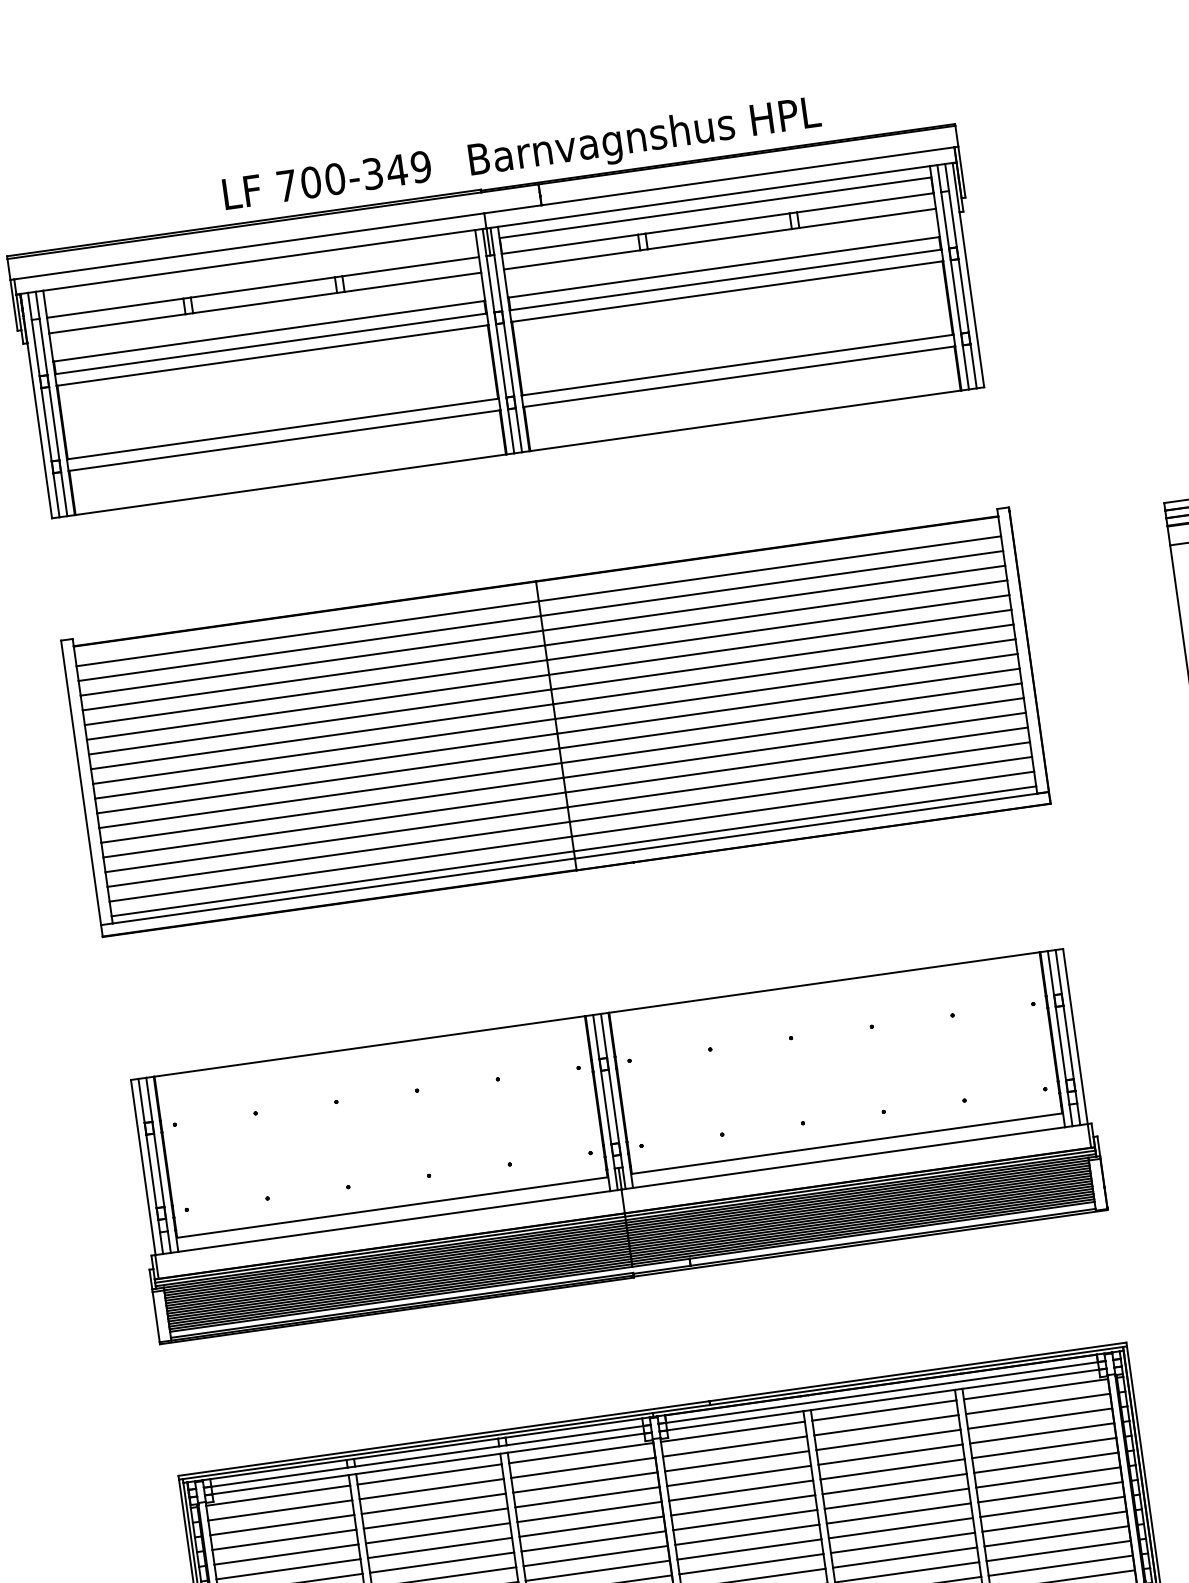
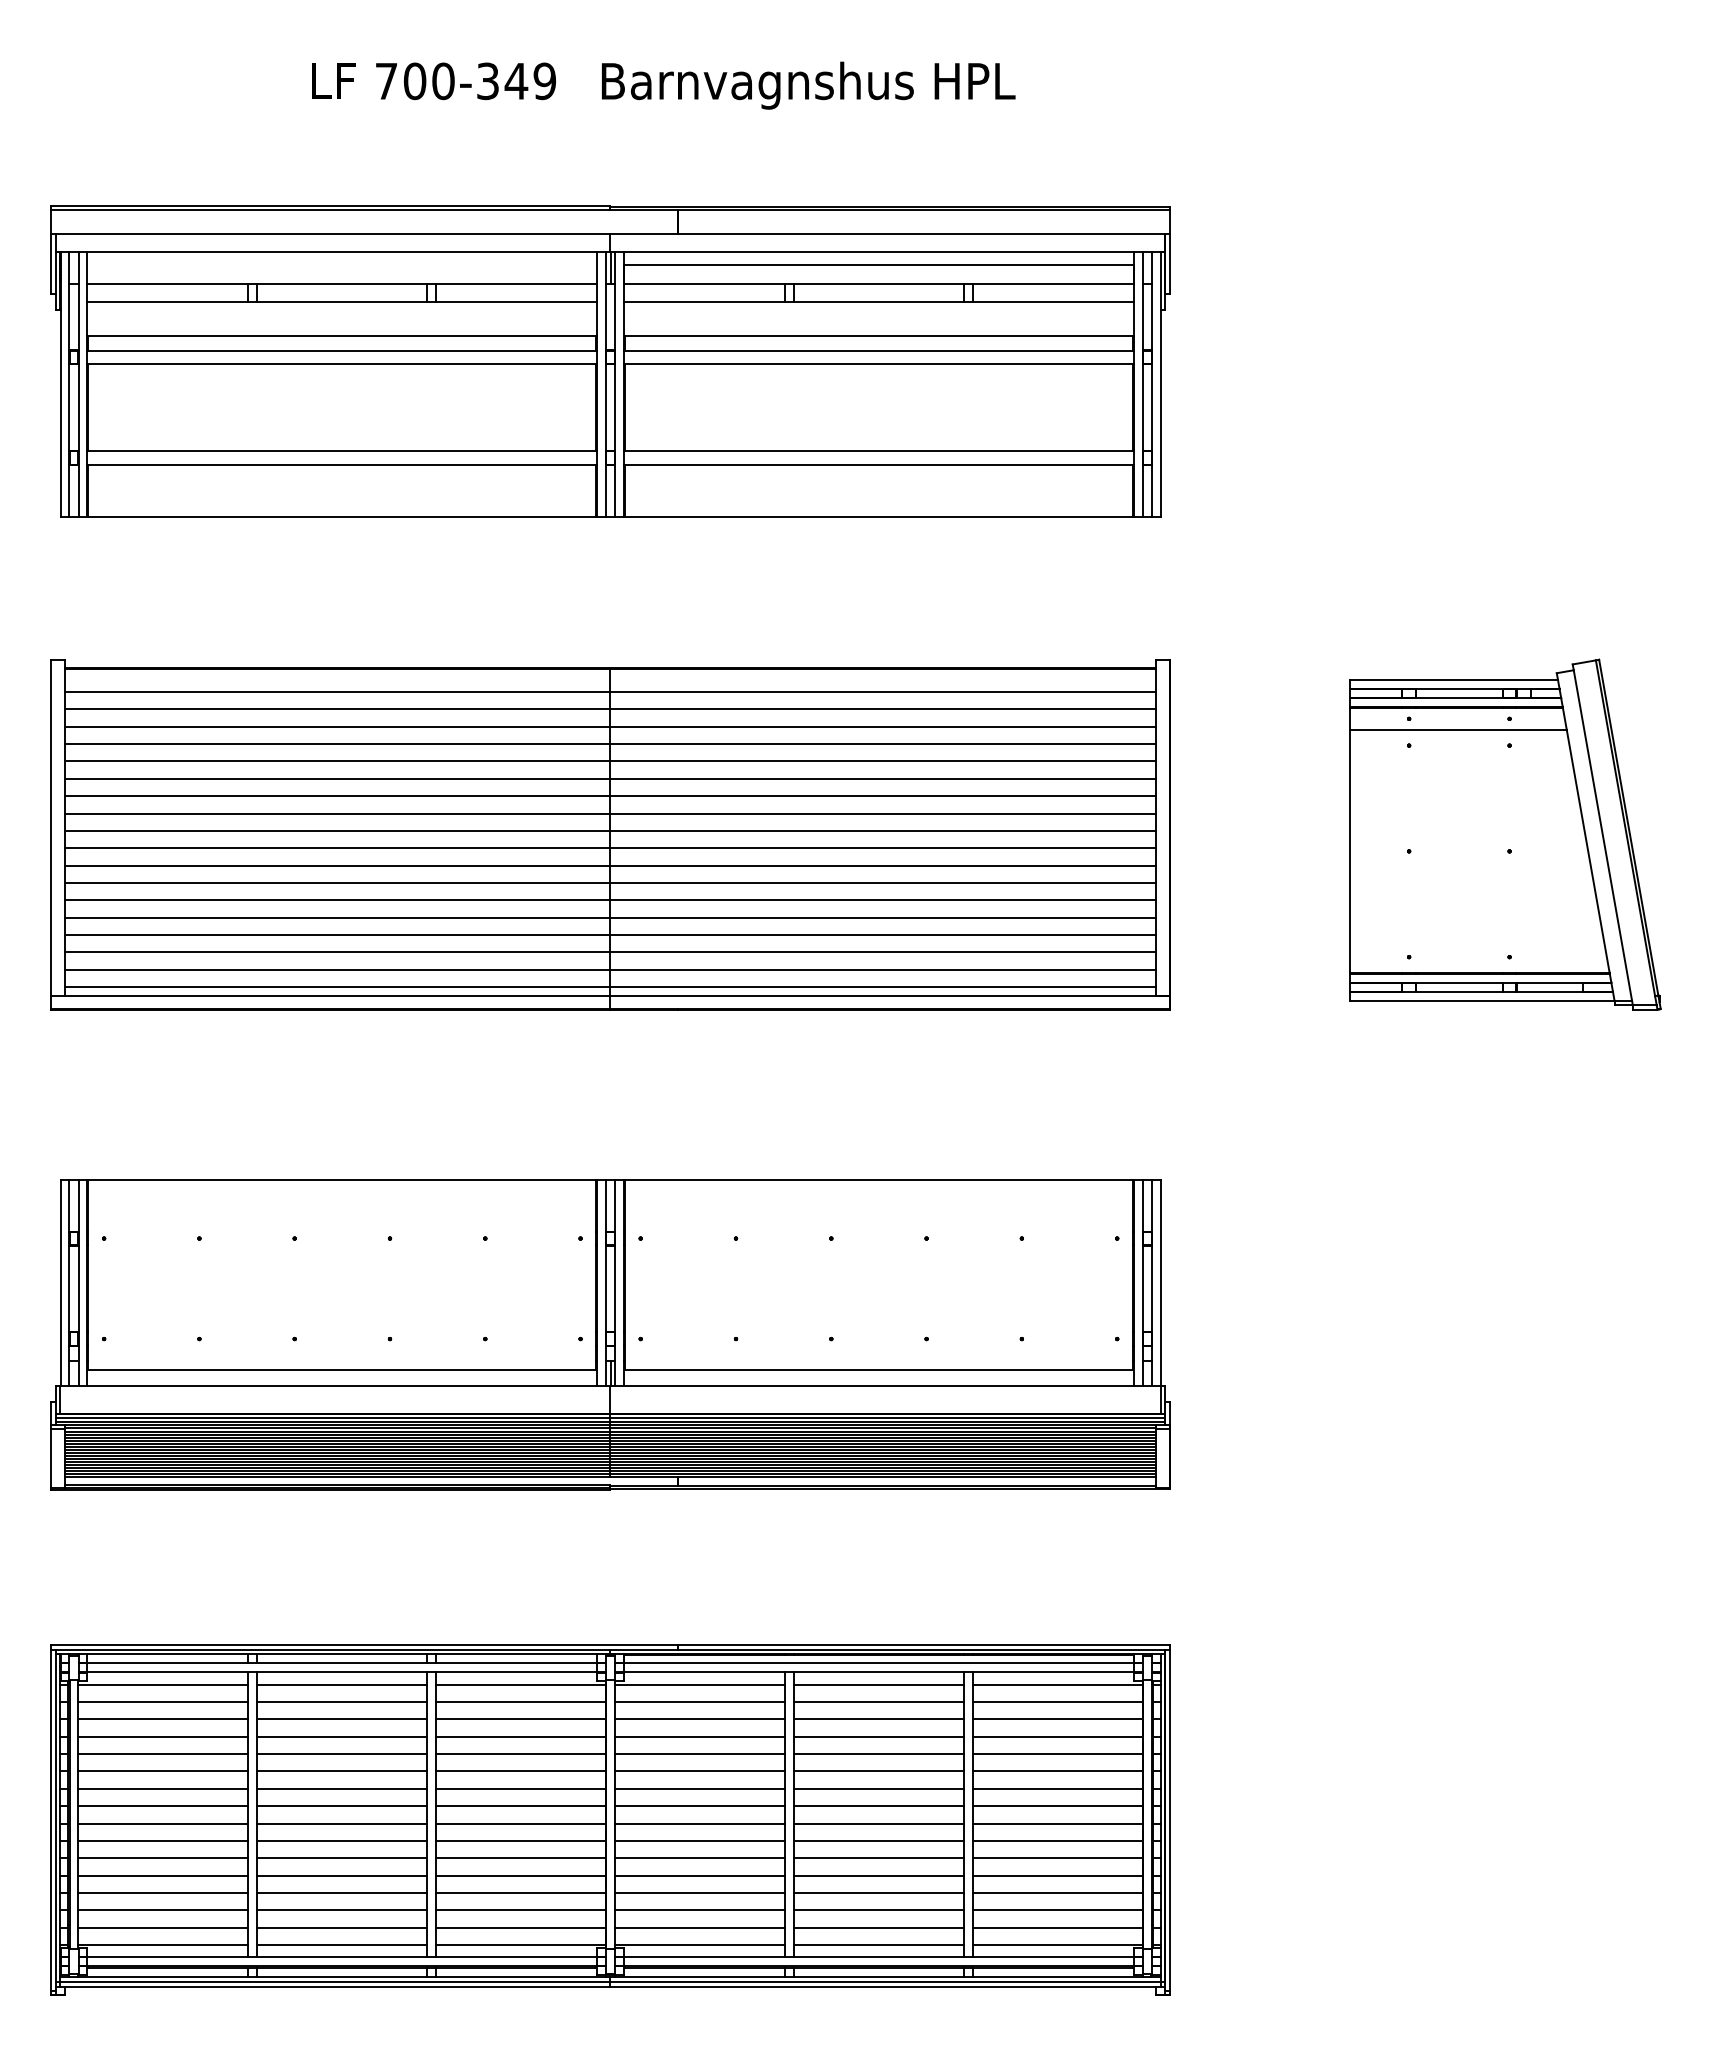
text: (522, 156) -> (663, 85), moved

